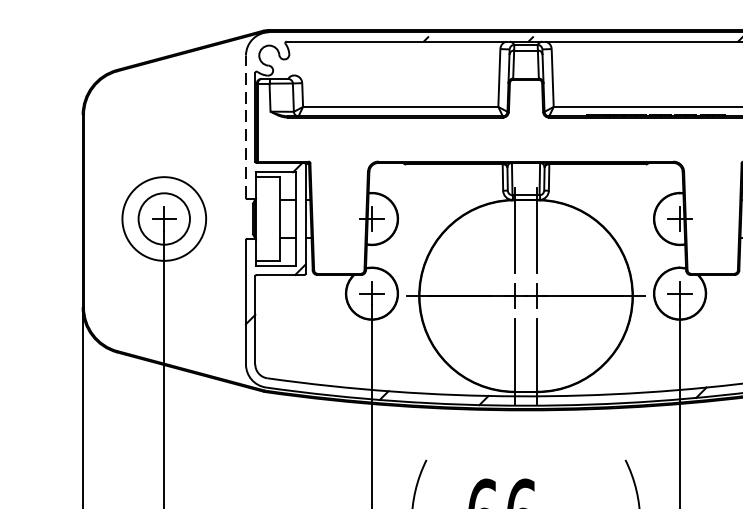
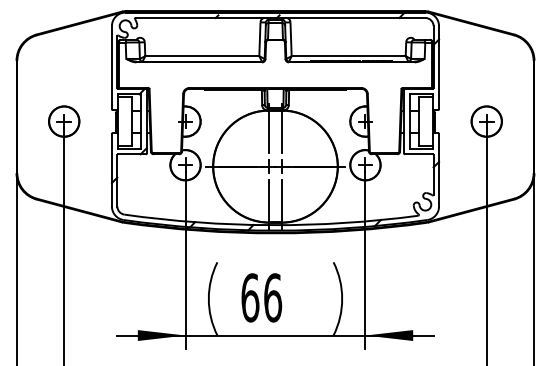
line: (245, 126) -> (111, 67), dashed -> solid
circle: (163, 218) -> (63, 121), size x0.62

